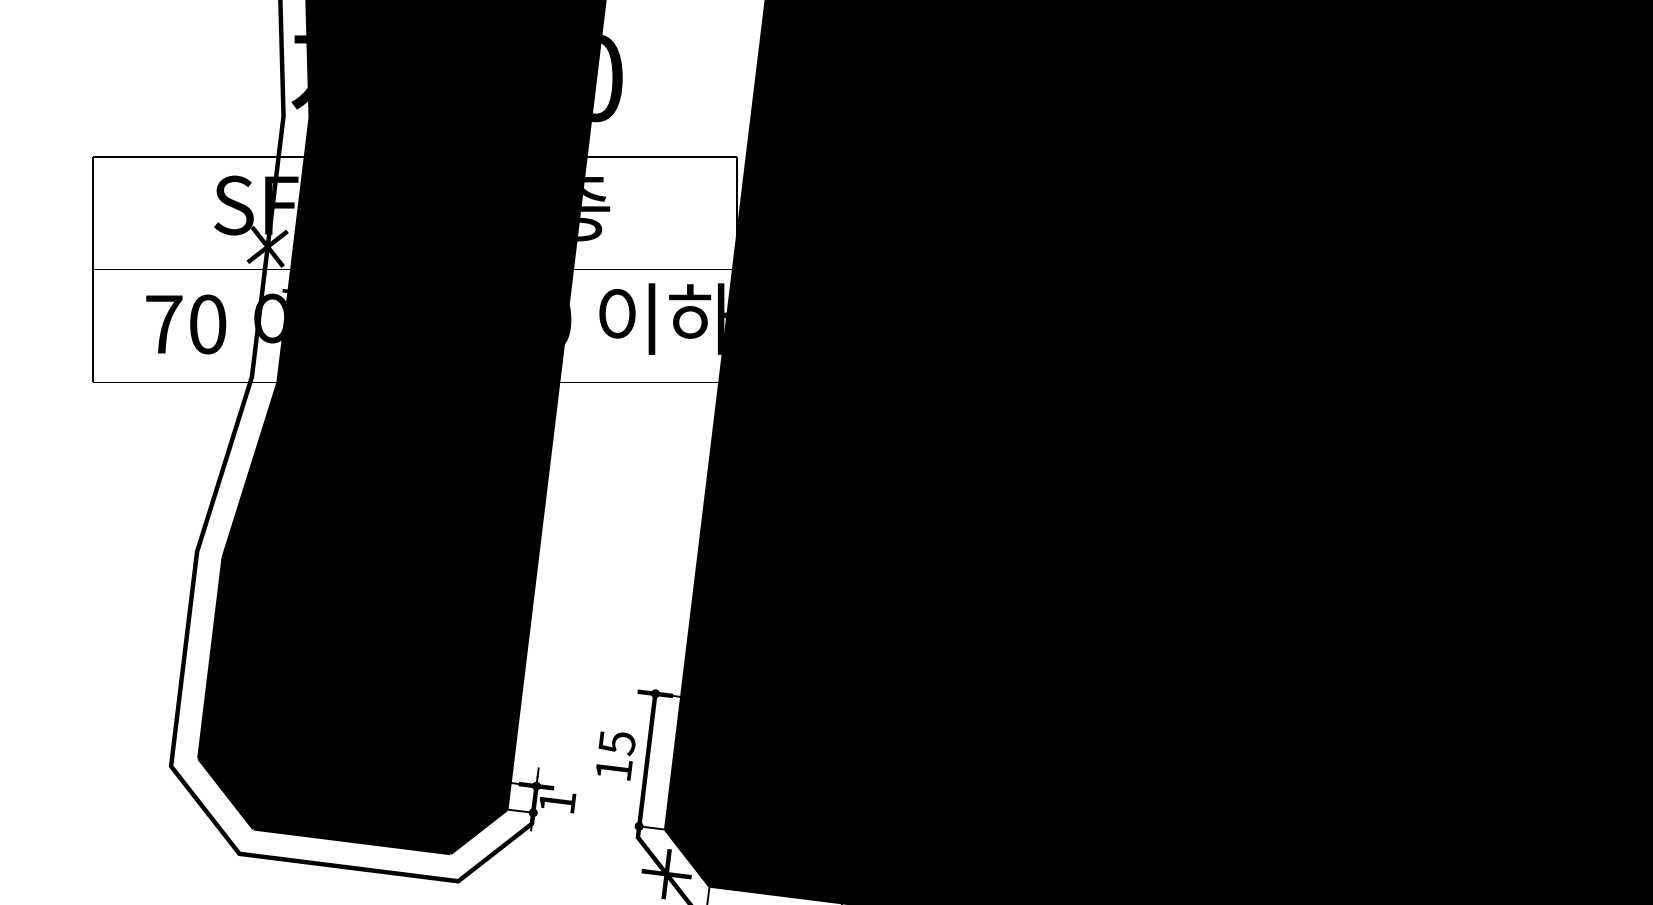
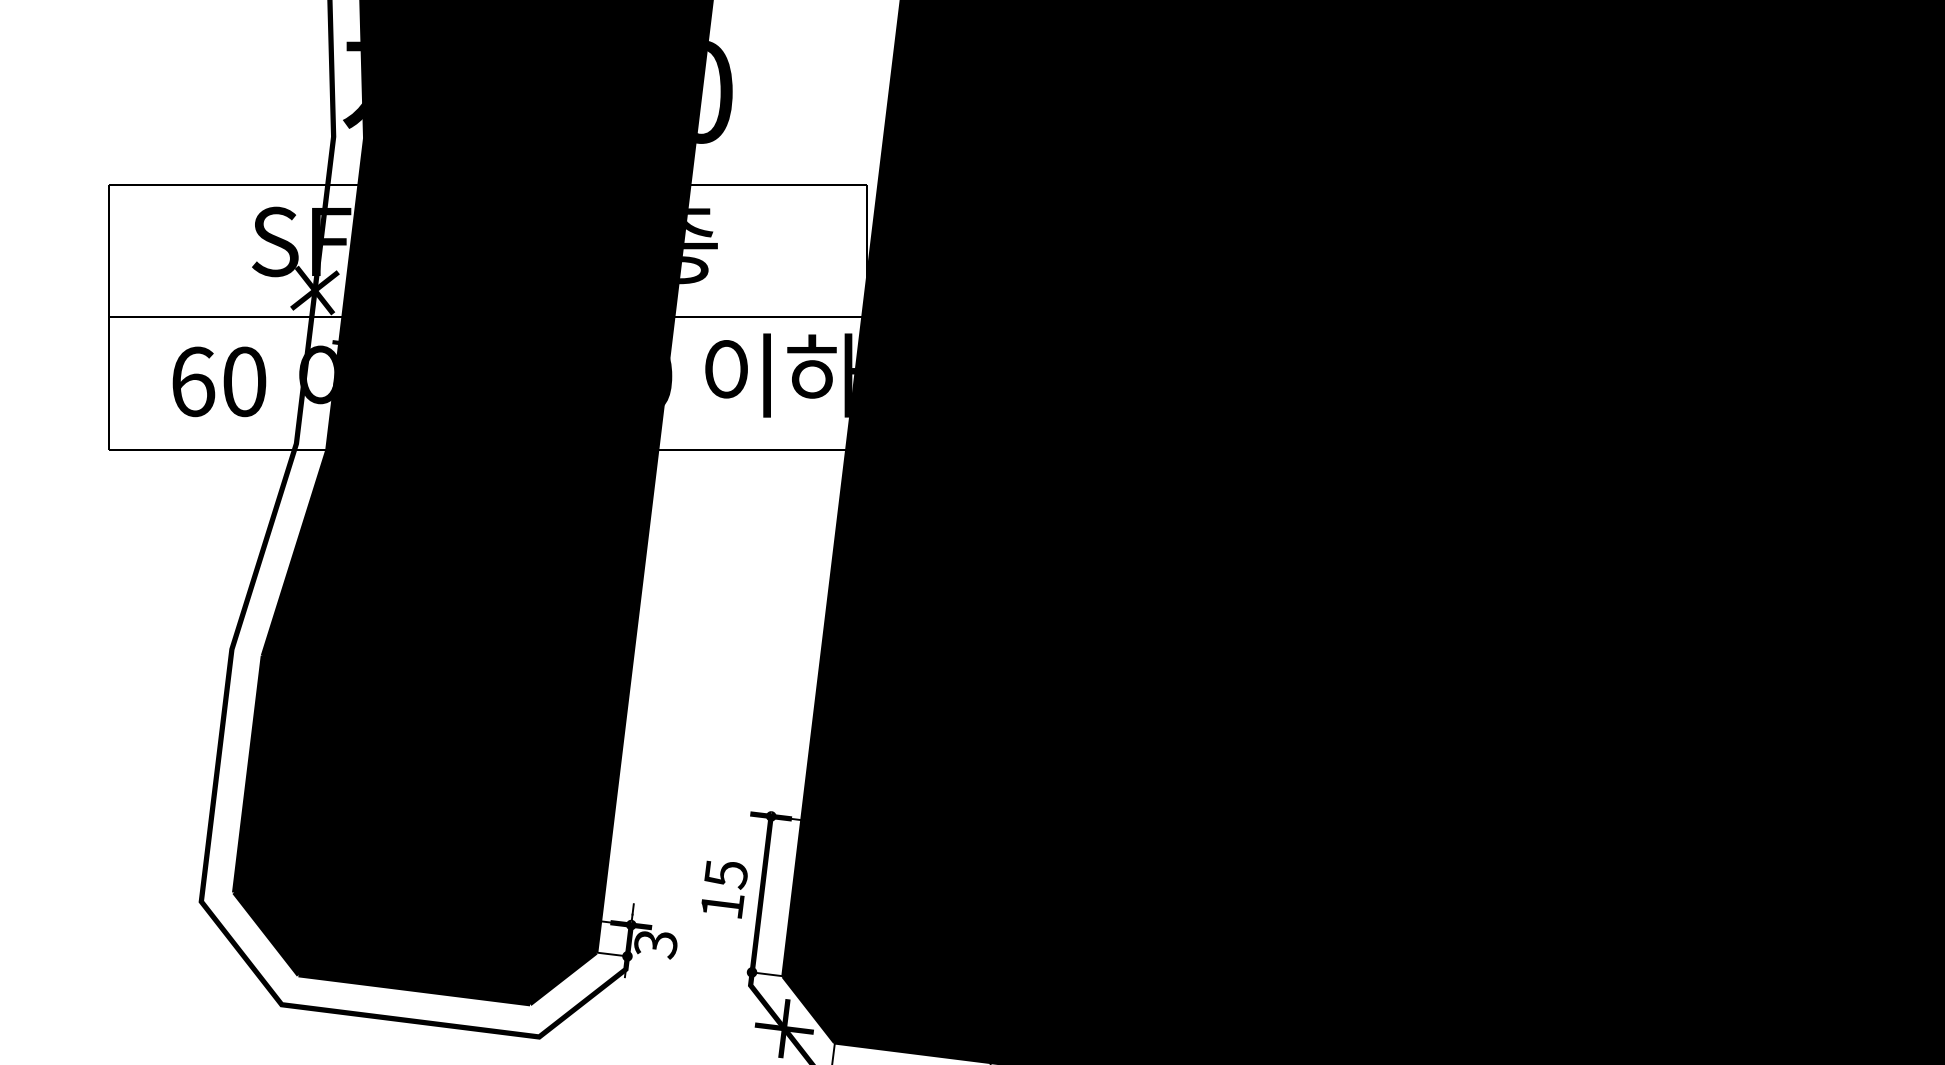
text: (164, 324) -> (193, 381), 70 -> 60
text: (557, 803) -> (656, 945), 1 -> 3

